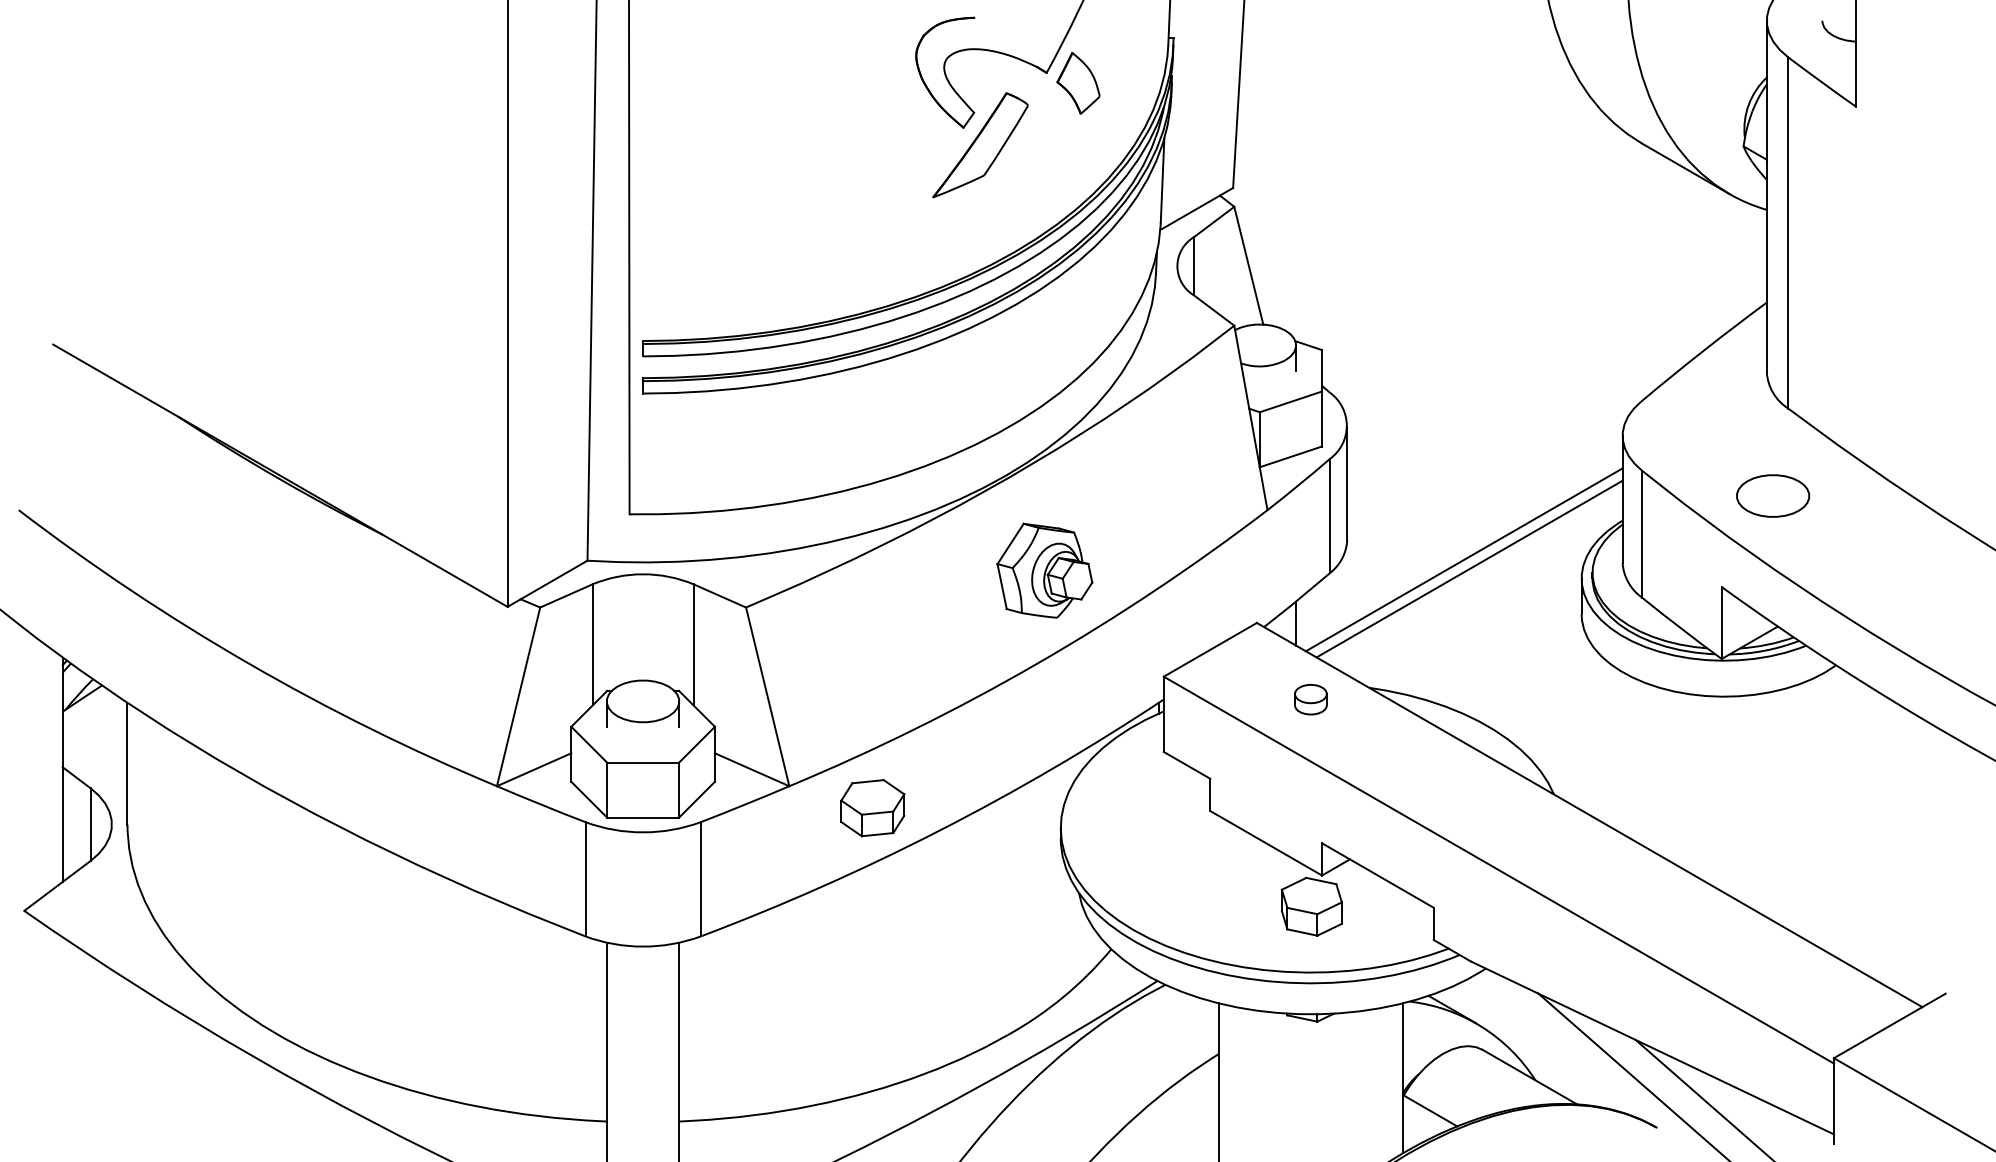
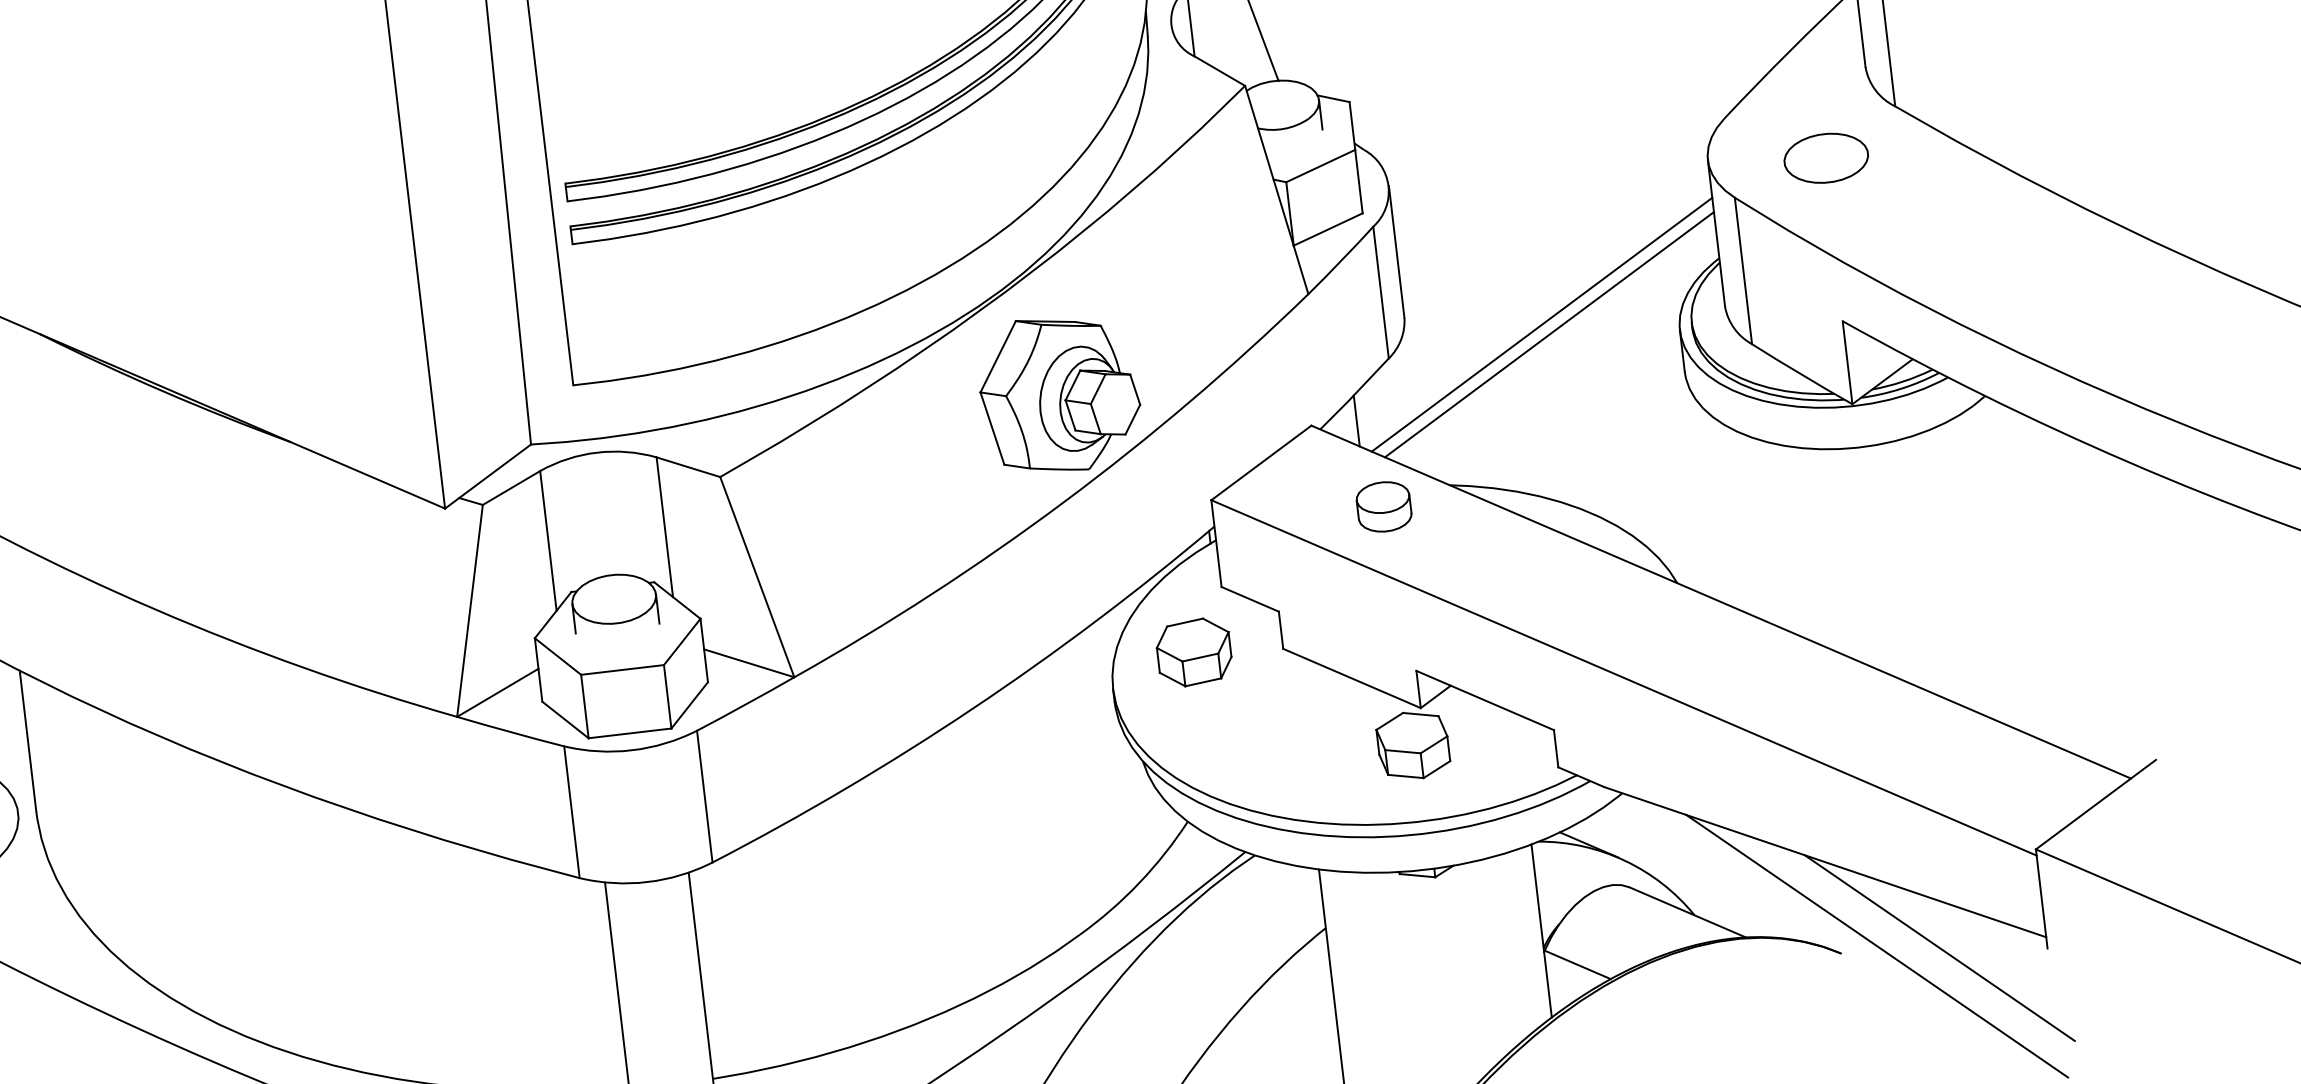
part: (1773, 495) -> (1826, 157), moved
part: (1044, 570) -> (1059, 393), size x1.43
part: (1310, 699) -> (1383, 506), size x1.43
part: (872, 808) -> (1193, 652), moved

